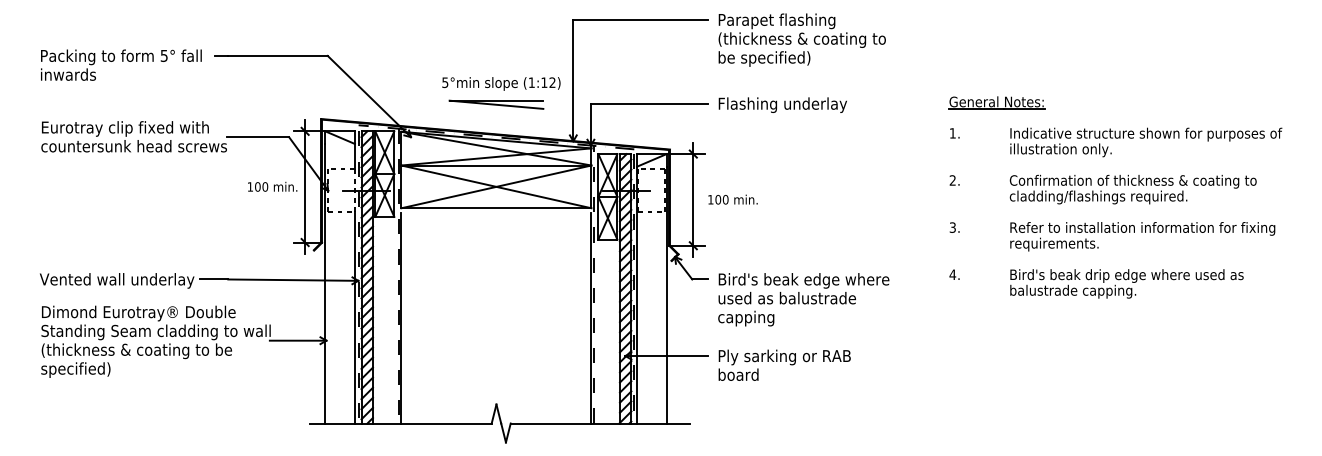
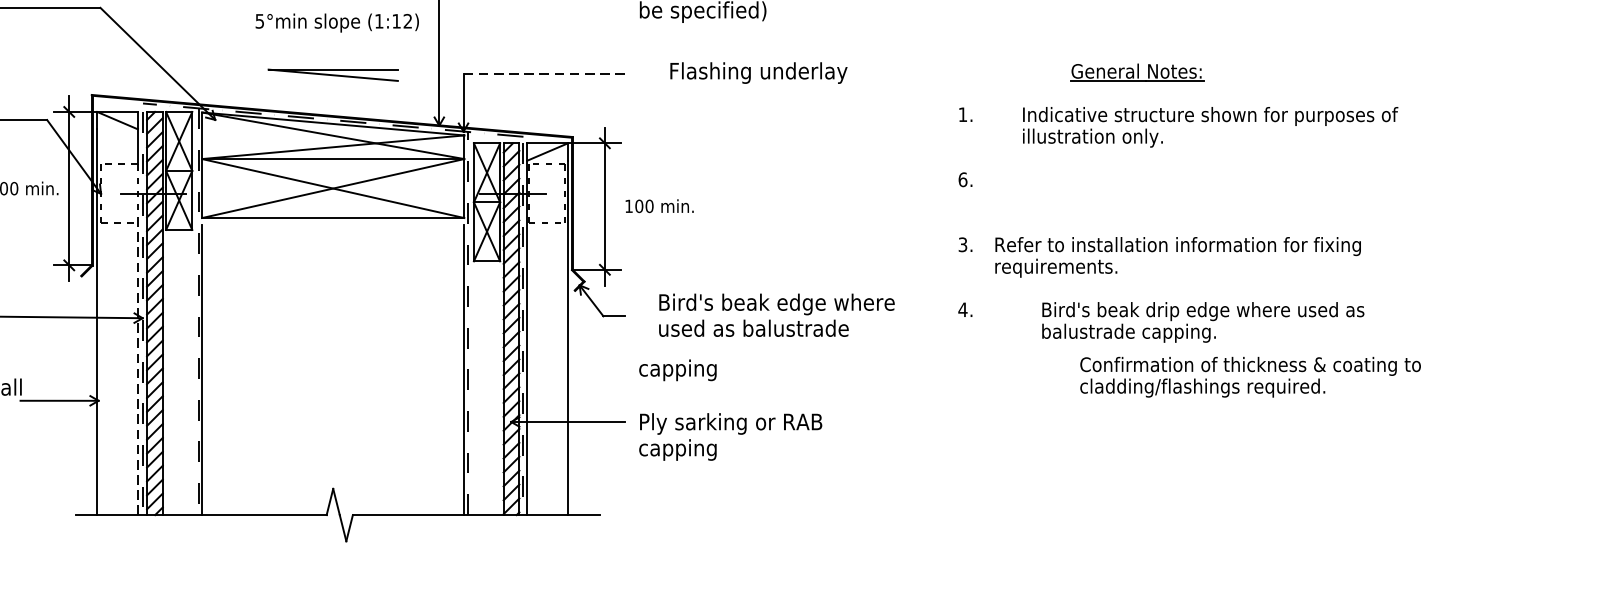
text: (501, 83) -> (337, 22), moved
part: (996, 102) -> (1136, 72), moved
line: (649, 103) -> (544, 73), solid -> dashed
text: (782, 104) -> (758, 72), moved
text: (1146, 142) -> (1210, 127), moved
text: (952, 180) -> (962, 179), 2. -> 6.
text: (1132, 189) -> (1249, 377), moved
text: (1142, 236) -> (1177, 257), moved
text: (803, 288) -> (776, 314), moved
line: (354, 317) -> (137, 368), solid -> dashed
text: (746, 376) -> (678, 450), board -> capping

